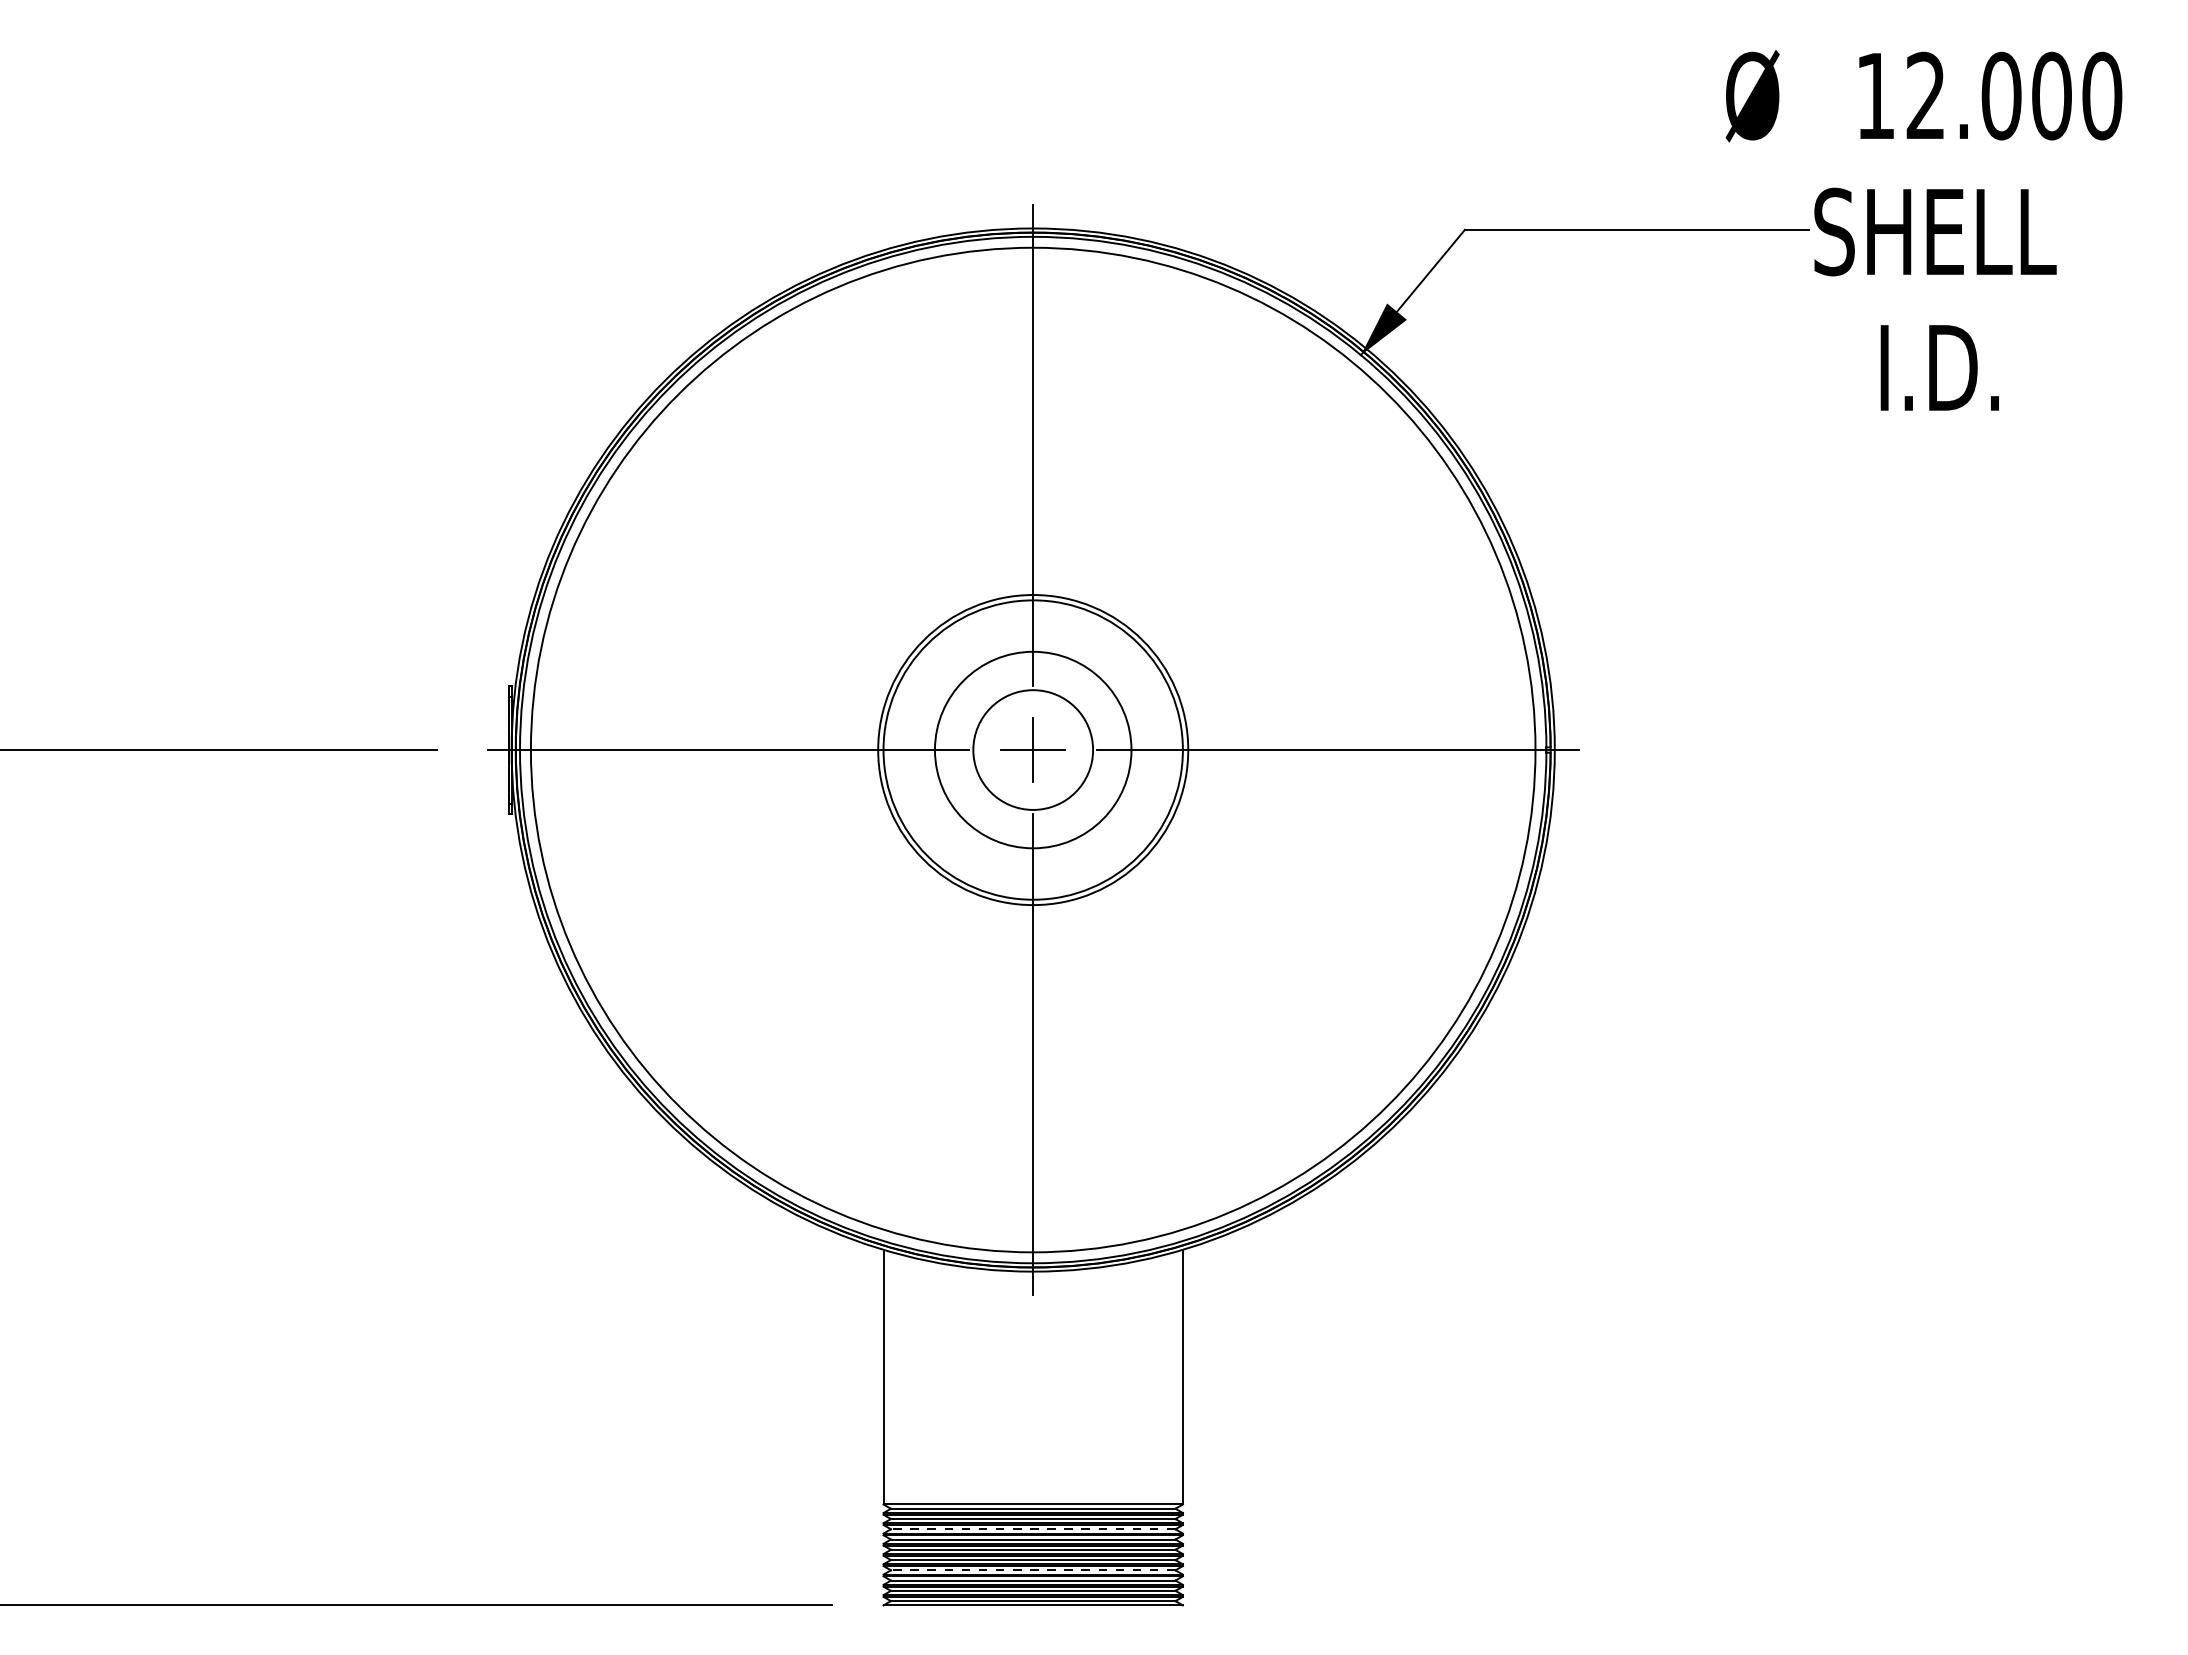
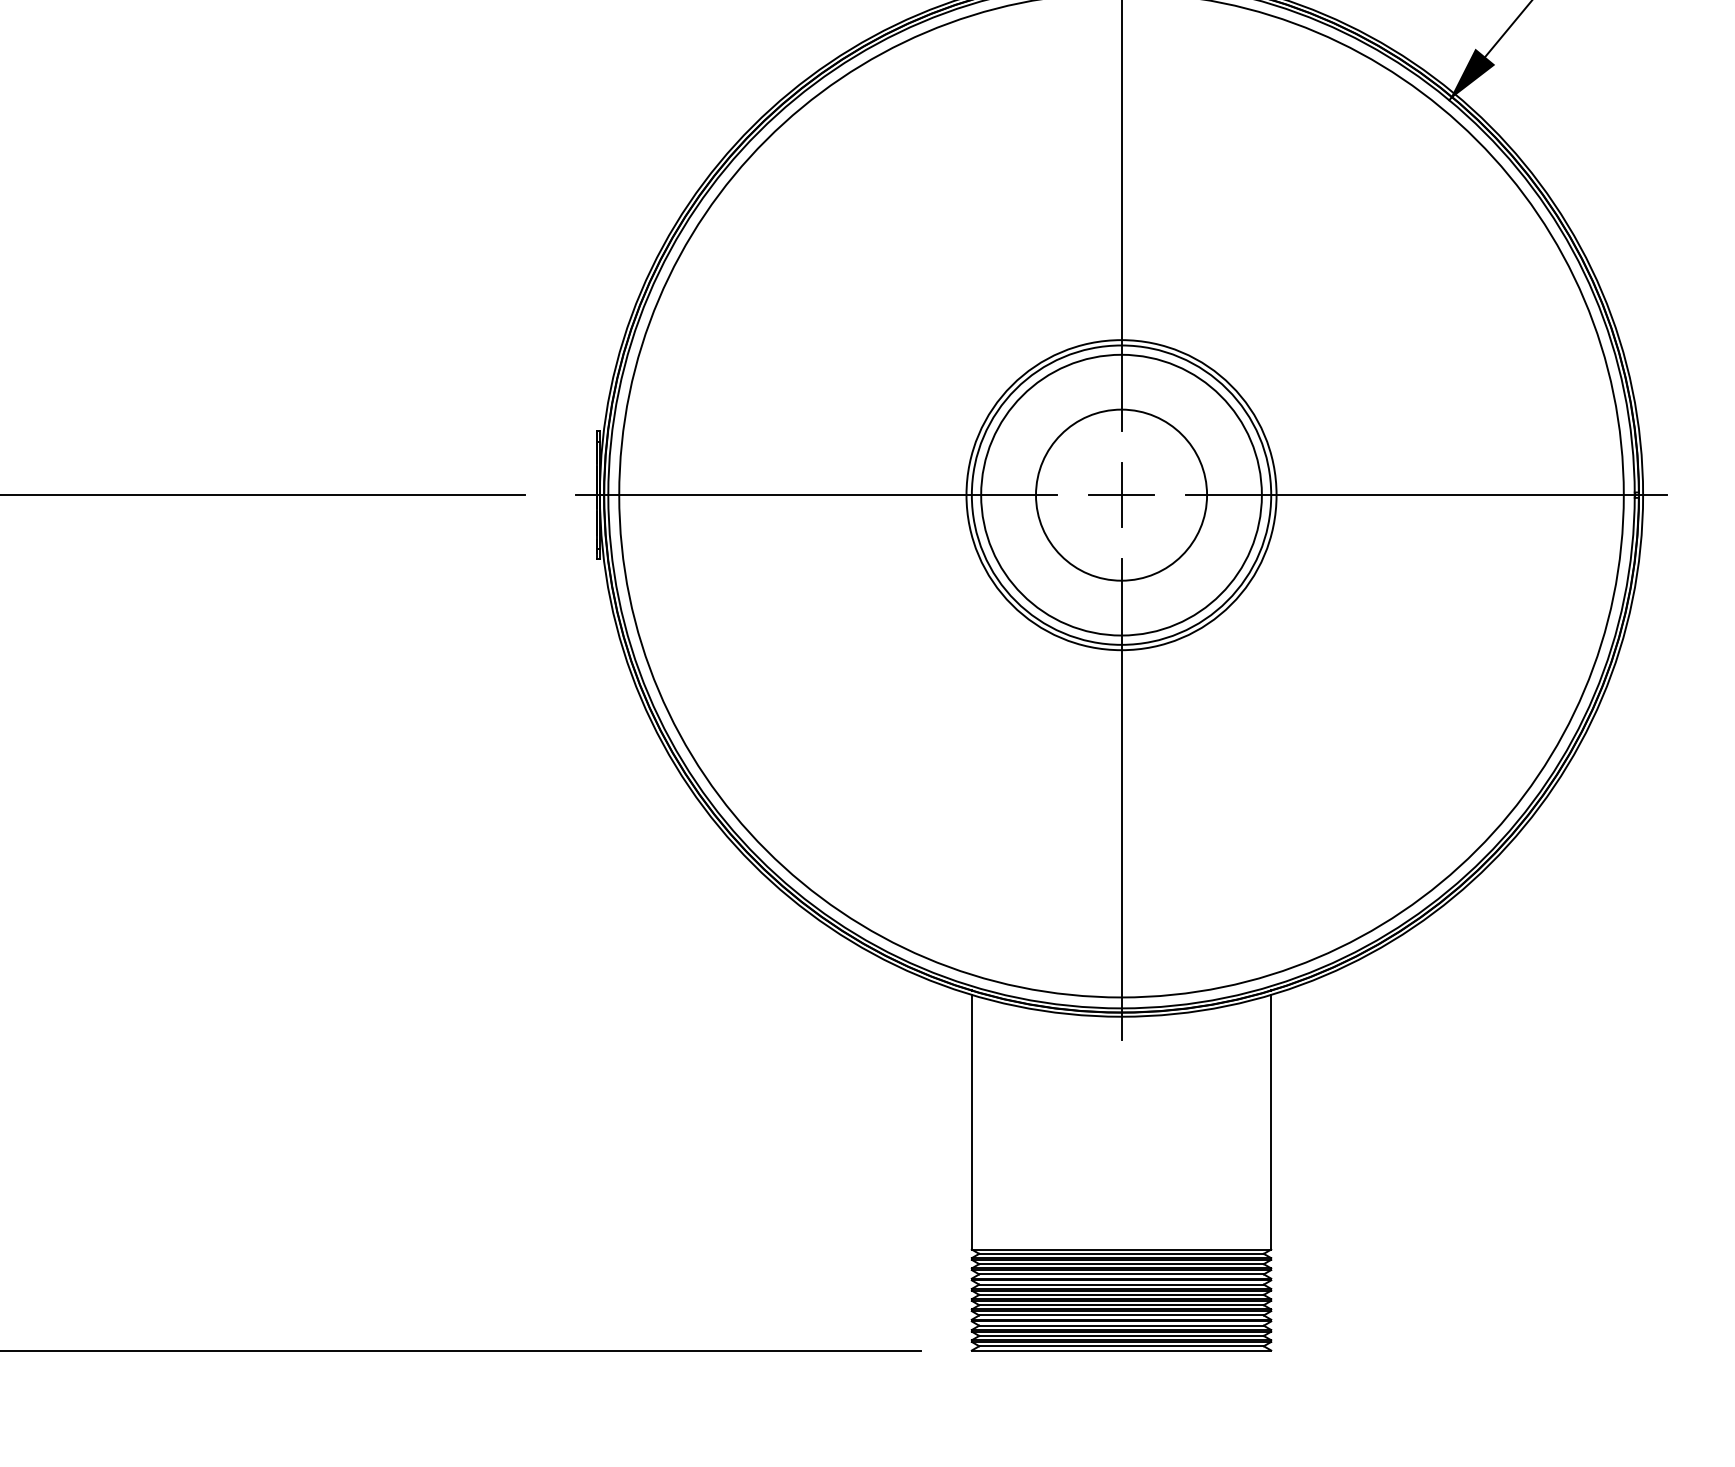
circle: (1032, 749) -> (1120, 494), size x1.43
circle: (1032, 749) -> (1120, 494), size x1.43
line: (1032, 1529) -> (1120, 1274), dashed -> solid
line: (1032, 1570) -> (1120, 1315), dashed -> solid

